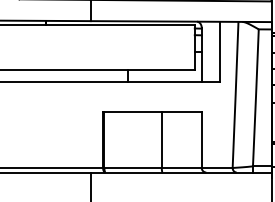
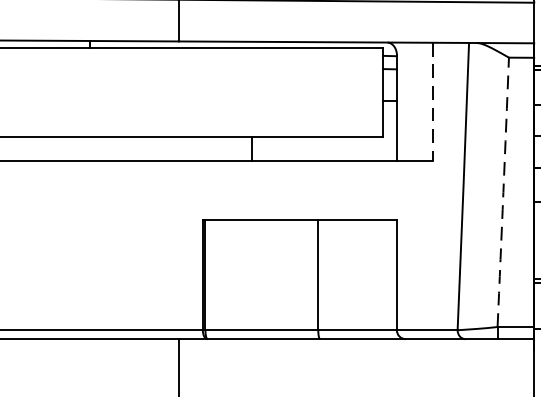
line: (219, 52) -> (431, 103), solid -> dashed
arc: (255, 97) -> (502, 191), solid -> dashed

